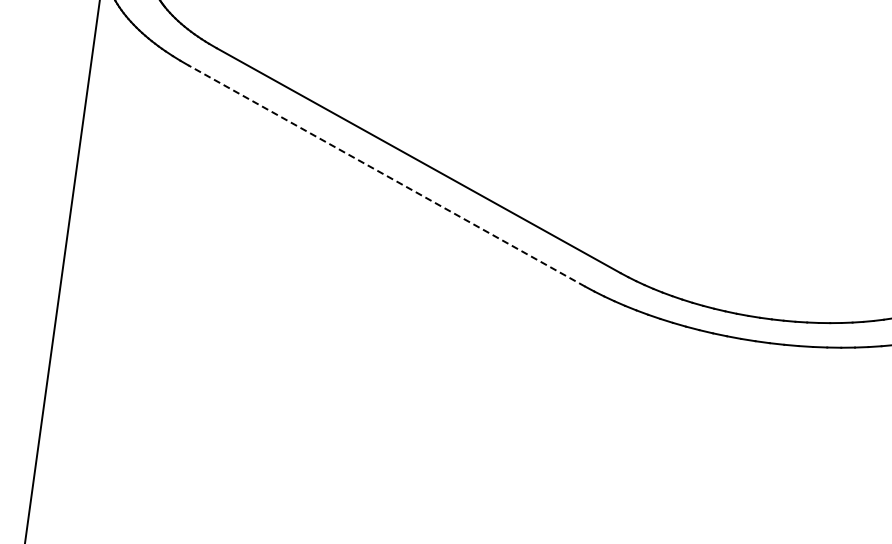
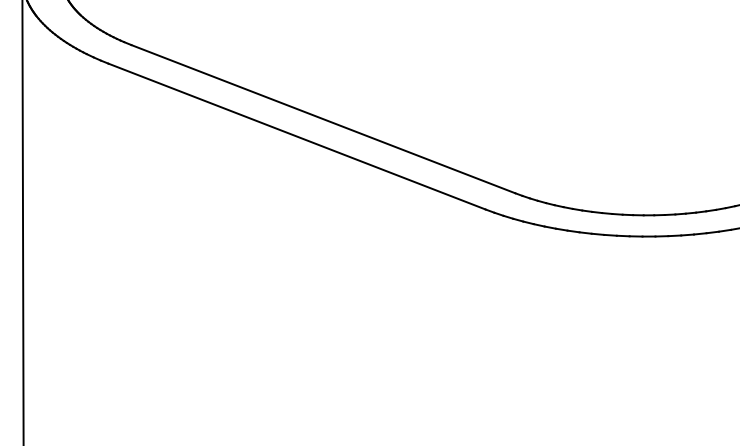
line: (386, 175) -> (296, 136), dashed -> solid

